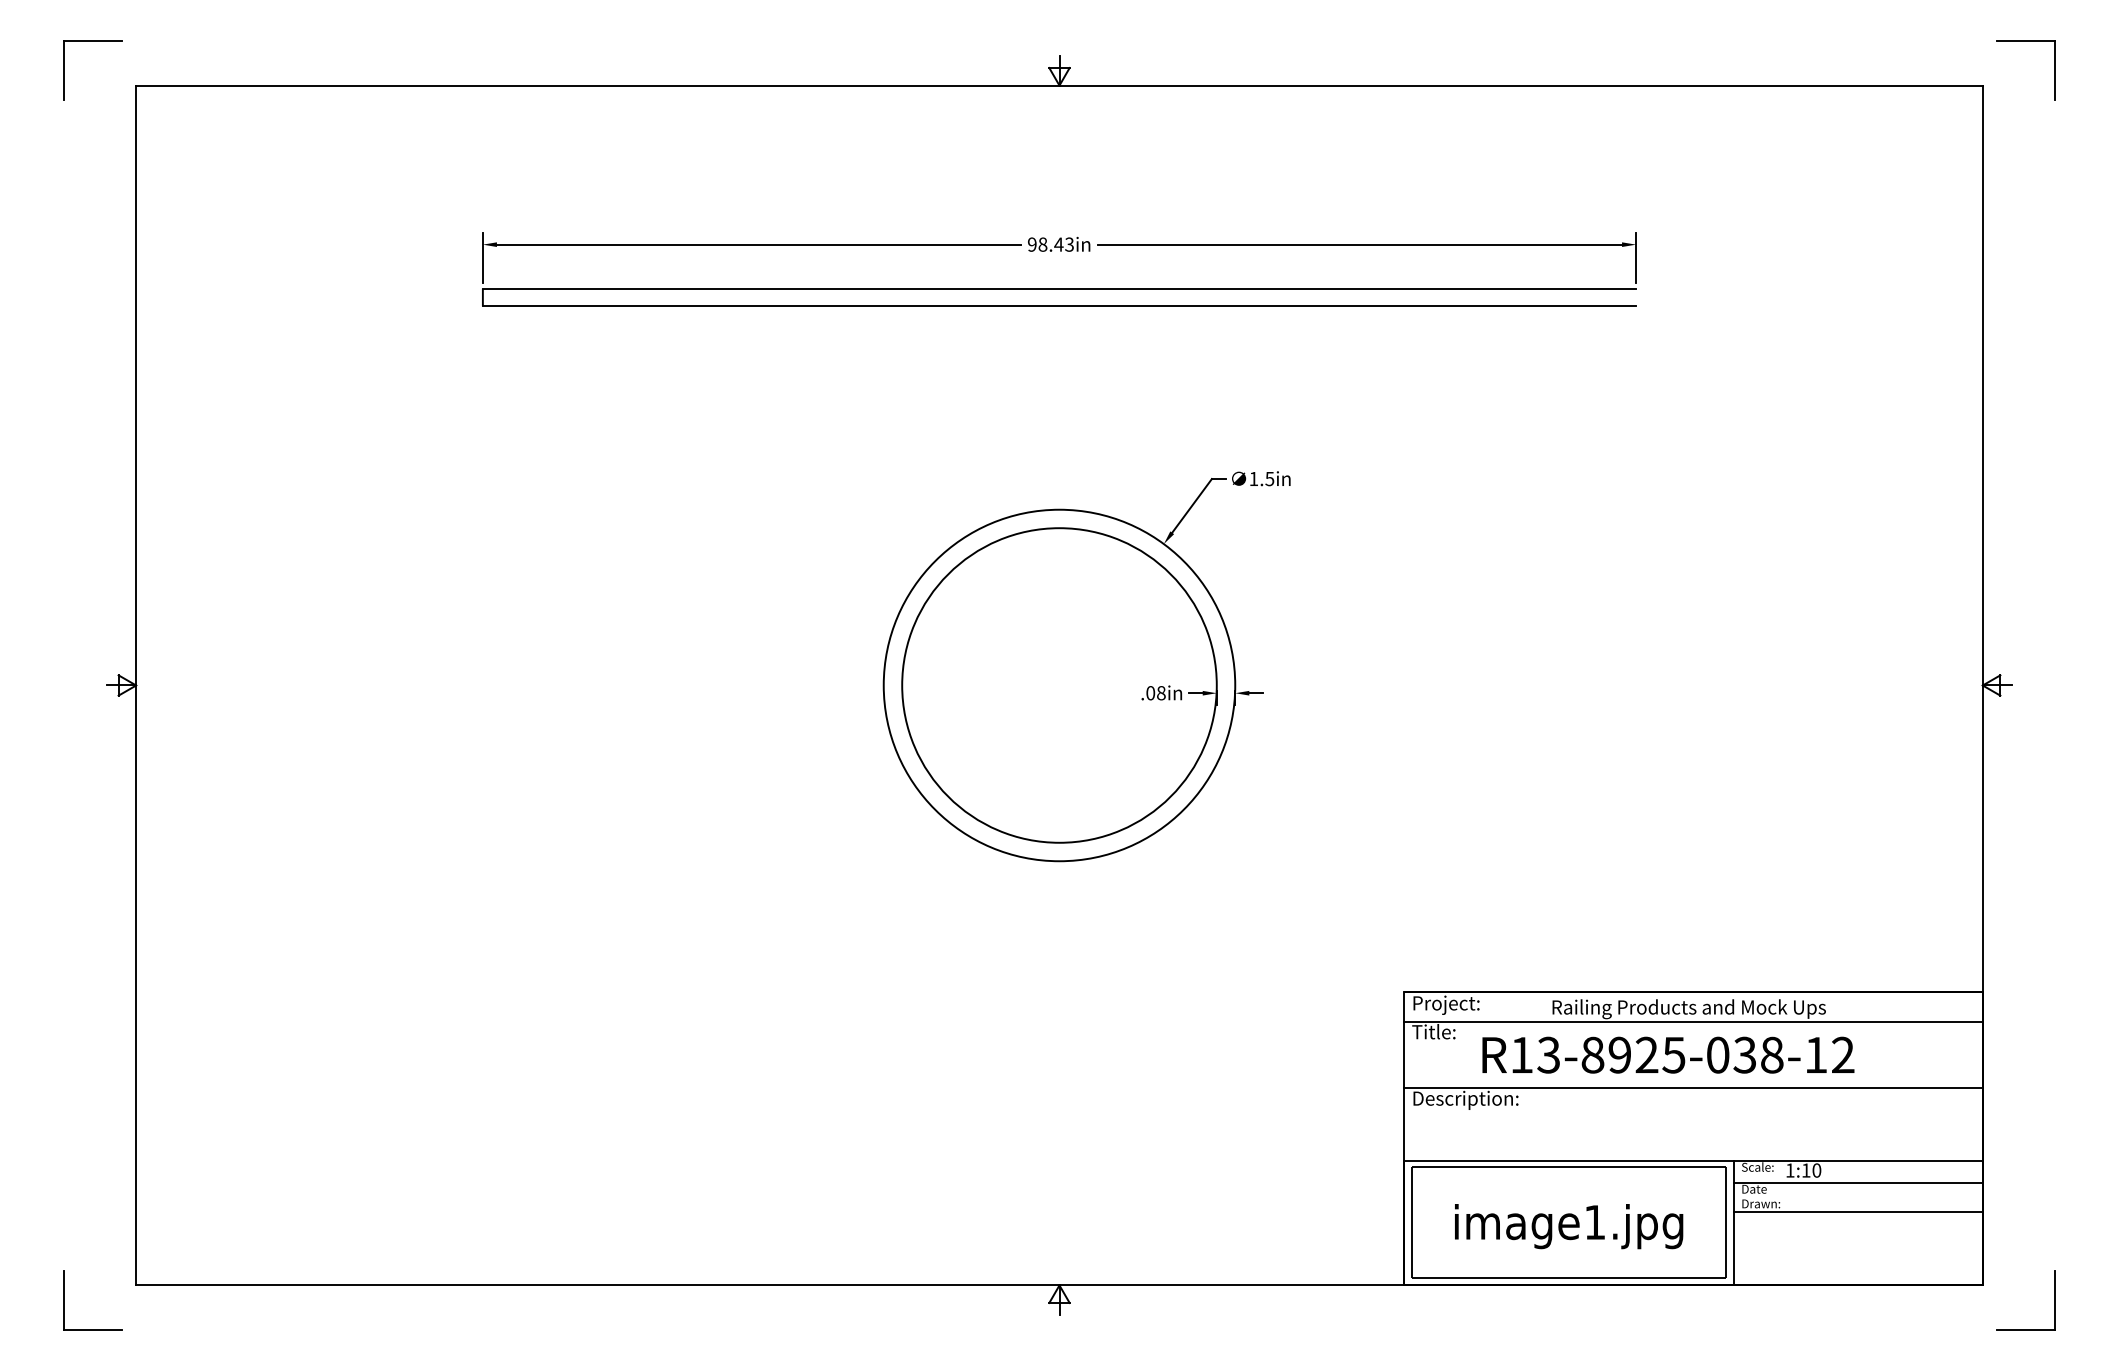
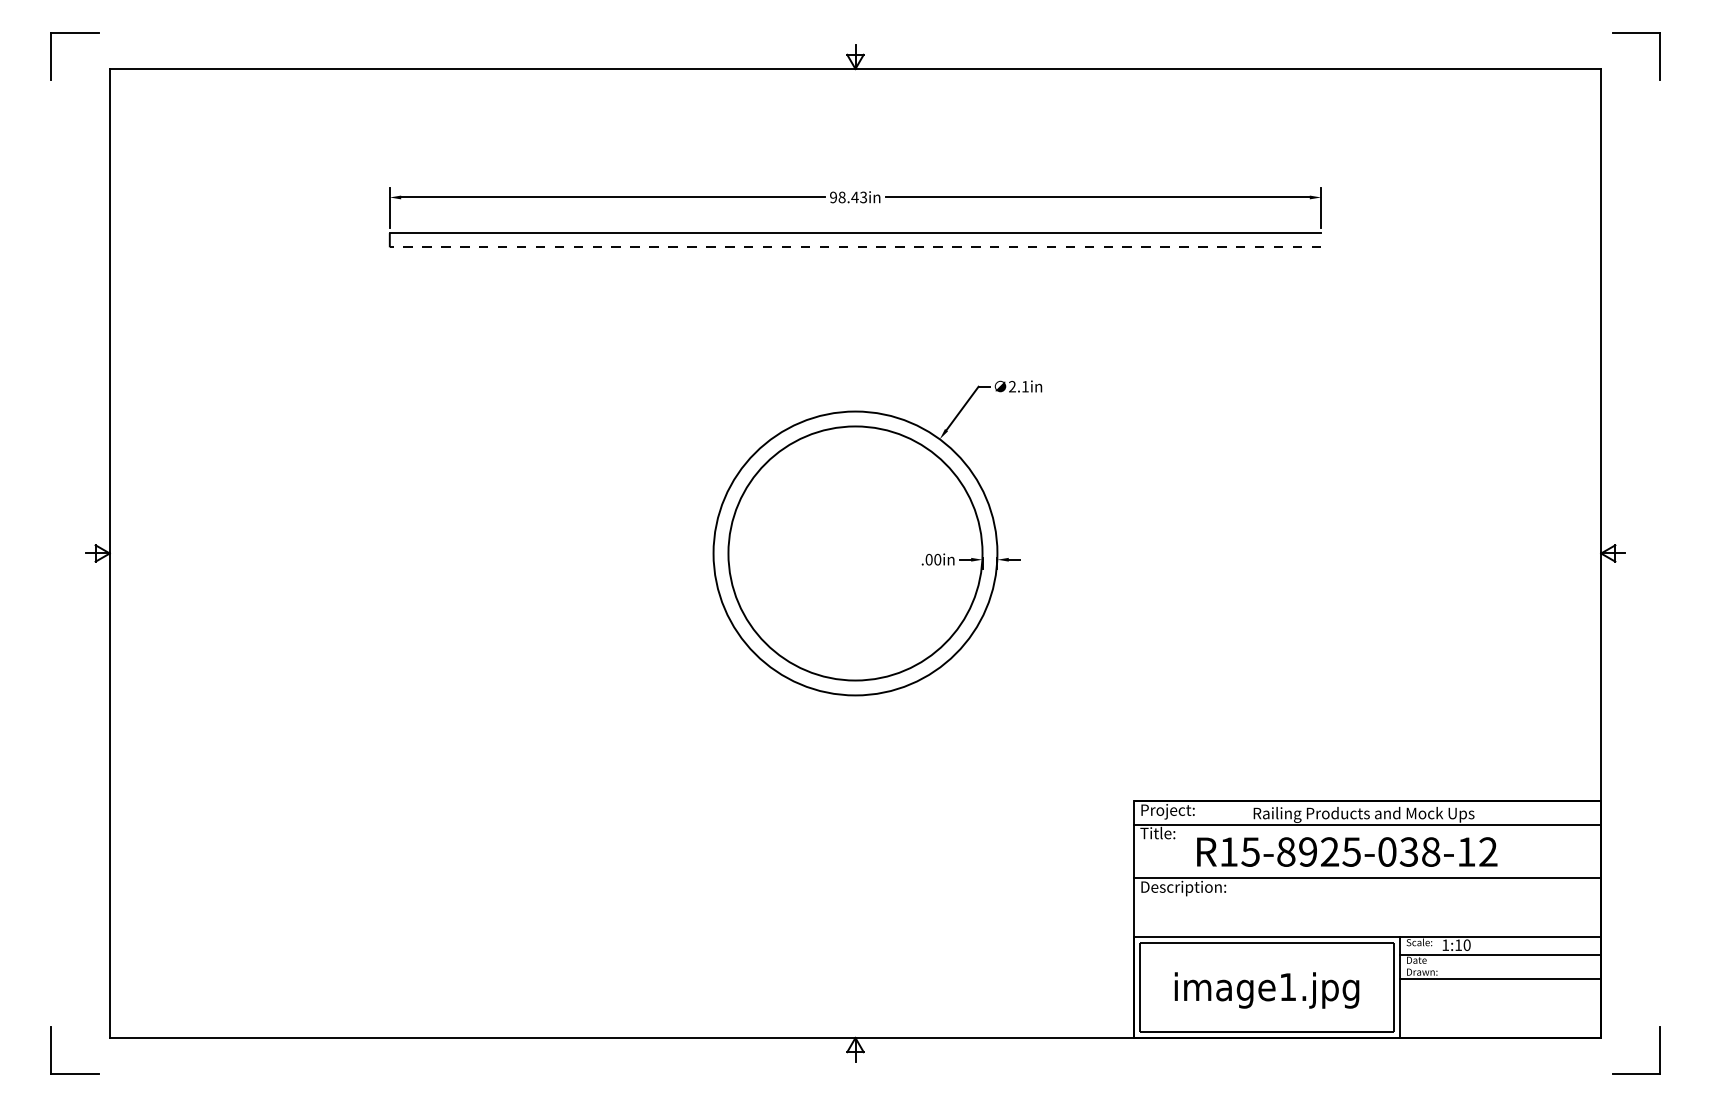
line: (1059, 306) -> (855, 247), solid -> dashed
text: (1261, 478) -> (1018, 386), 1.5in -> 2.1in
text: (1161, 693) -> (937, 559), .08in -> .00in
text: (1548, 1054) -> (1250, 851), R13-8925-038-12 -> R15-8925-038-12

